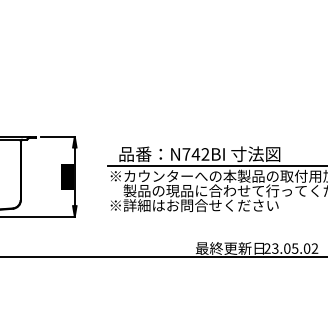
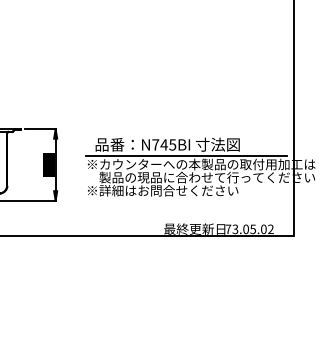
text: (205, 153) -> (172, 144), N742BI -> N745BI
text: (267, 247) -> (228, 228), 23.05.02 -> 73.05.02

